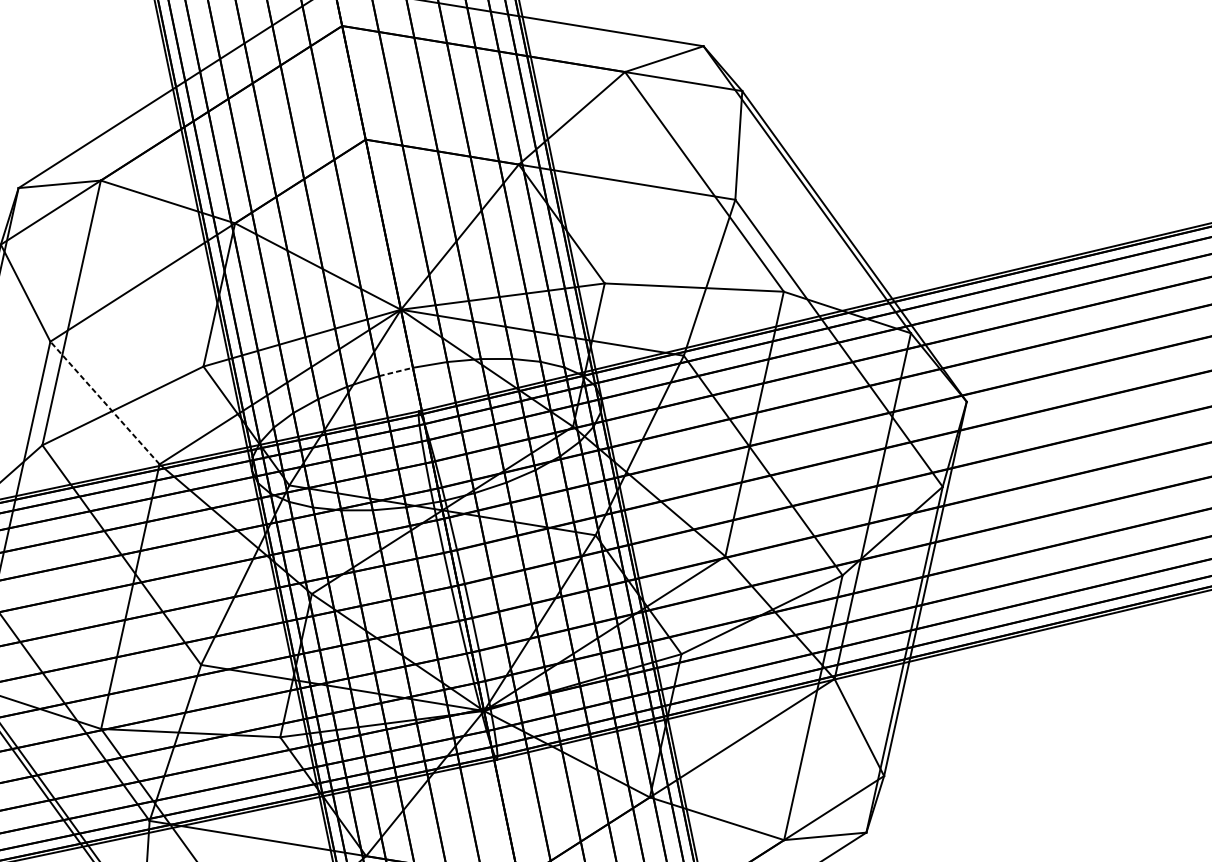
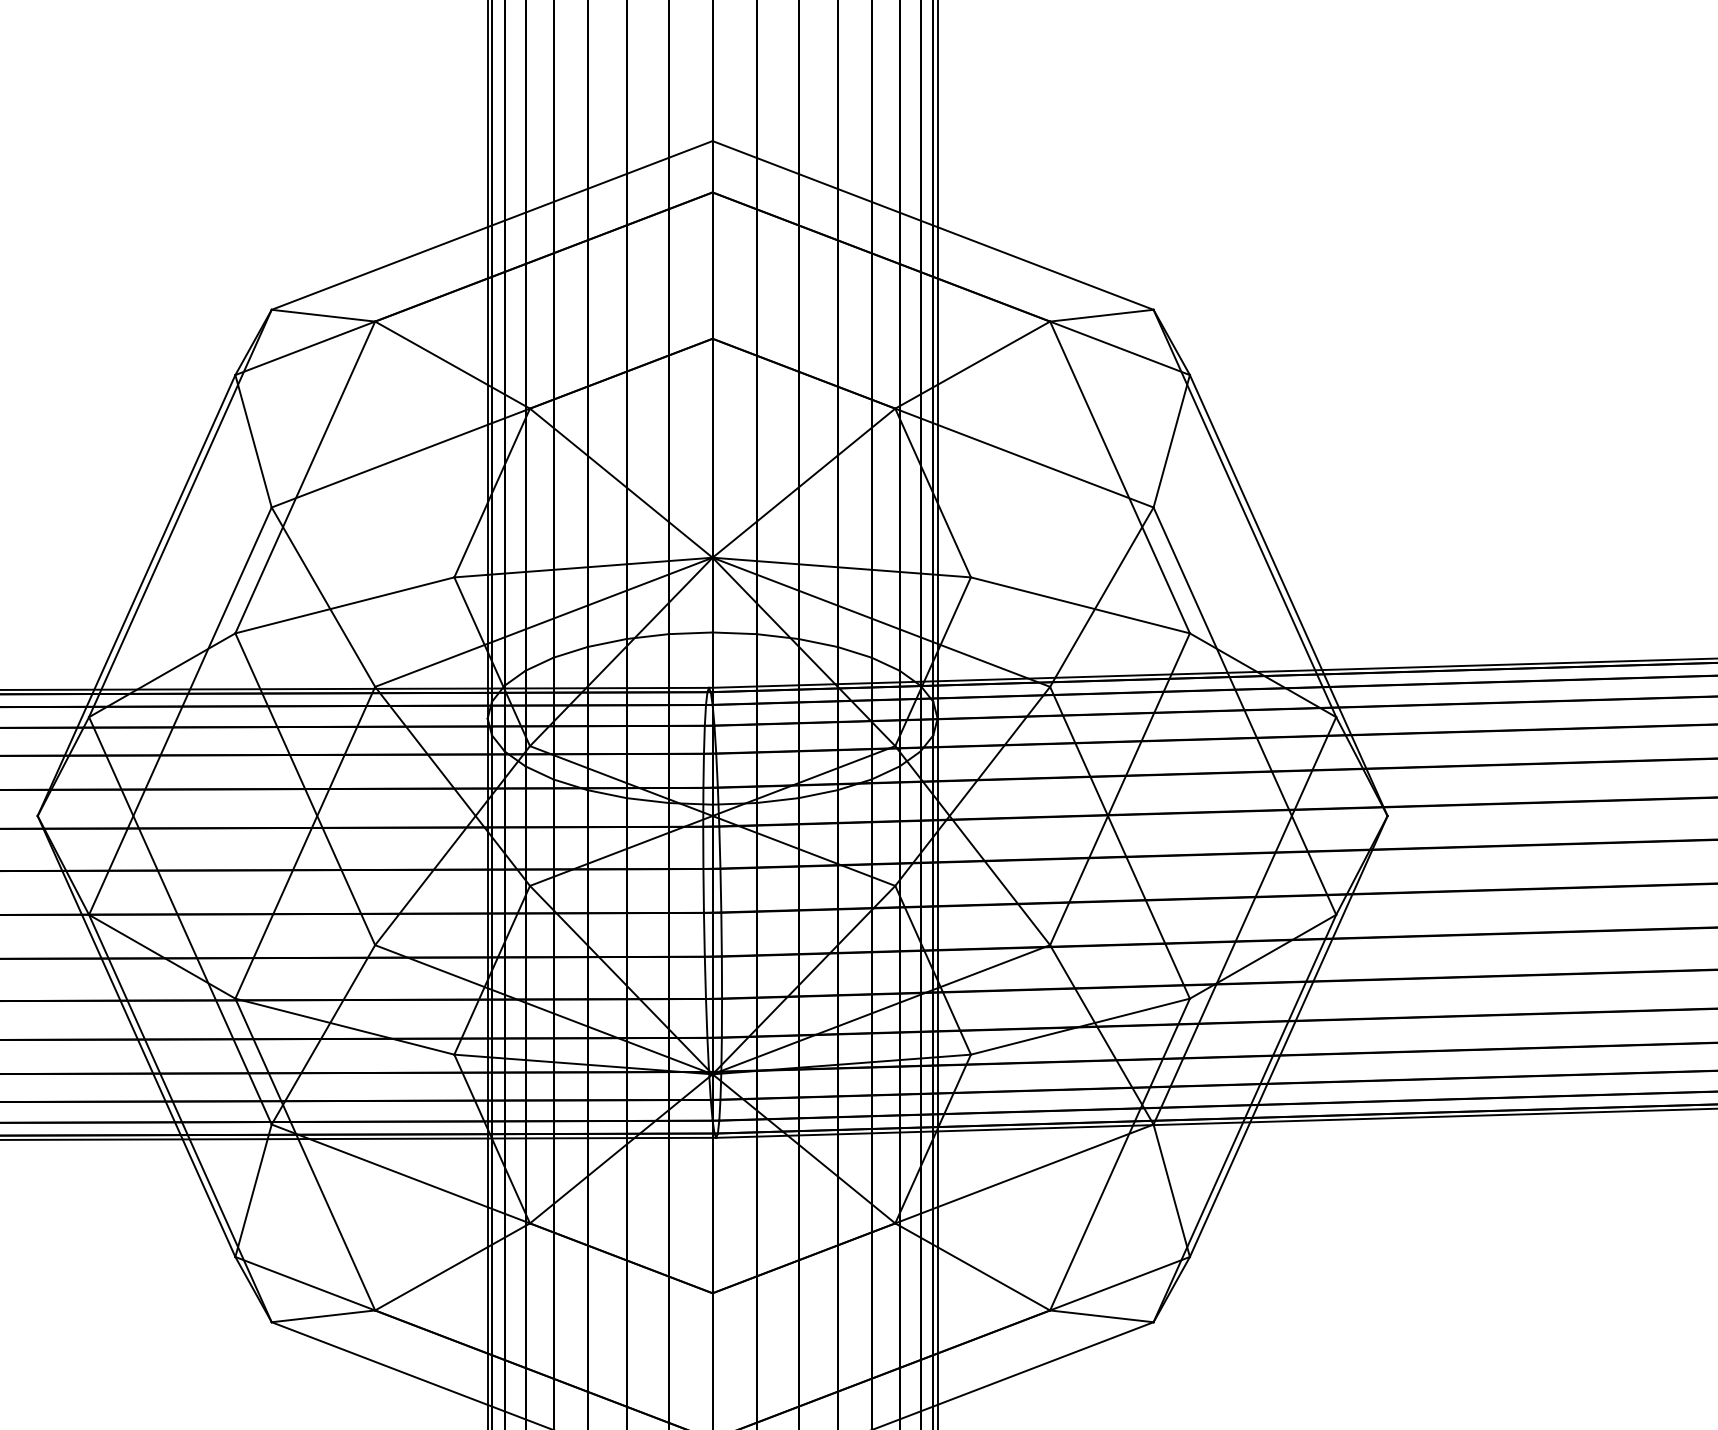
line: (395, 372) -> (690, 633), dashed -> solid
line: (105, 403) -> (323, 597), dashed -> solid

